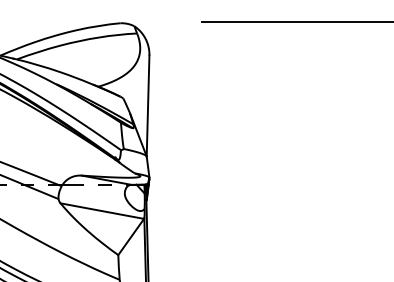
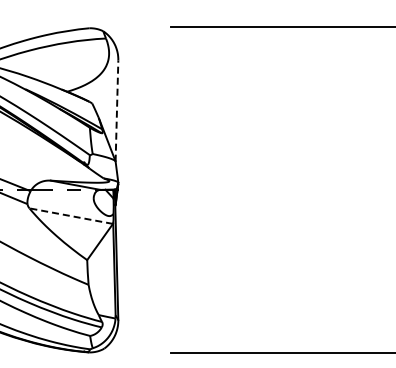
line: (147, 106) -> (116, 111), solid -> dashed
line: (101, 211) -> (70, 216), solid -> dashed

